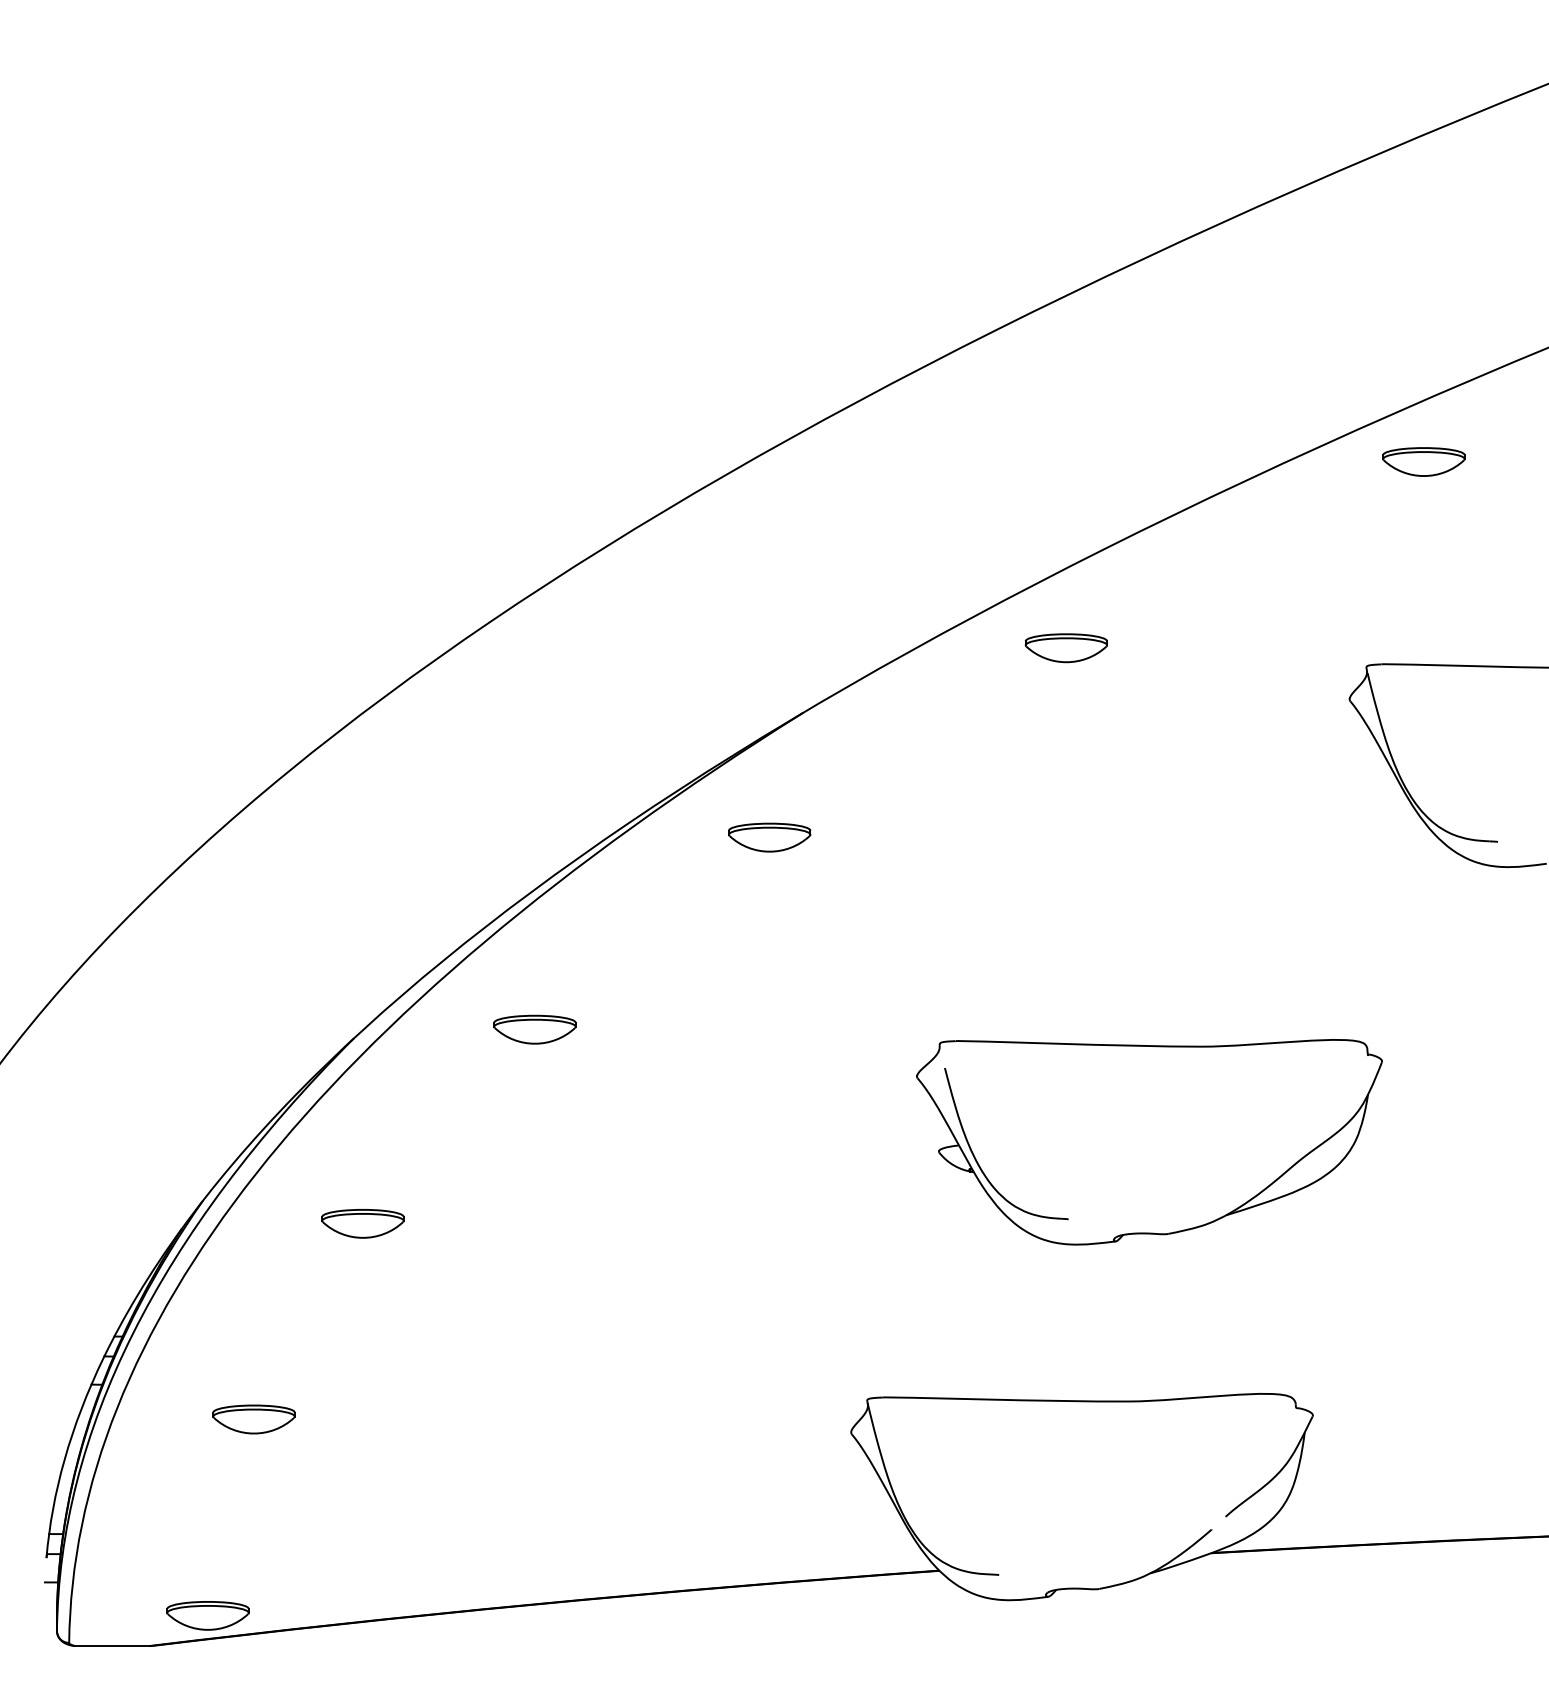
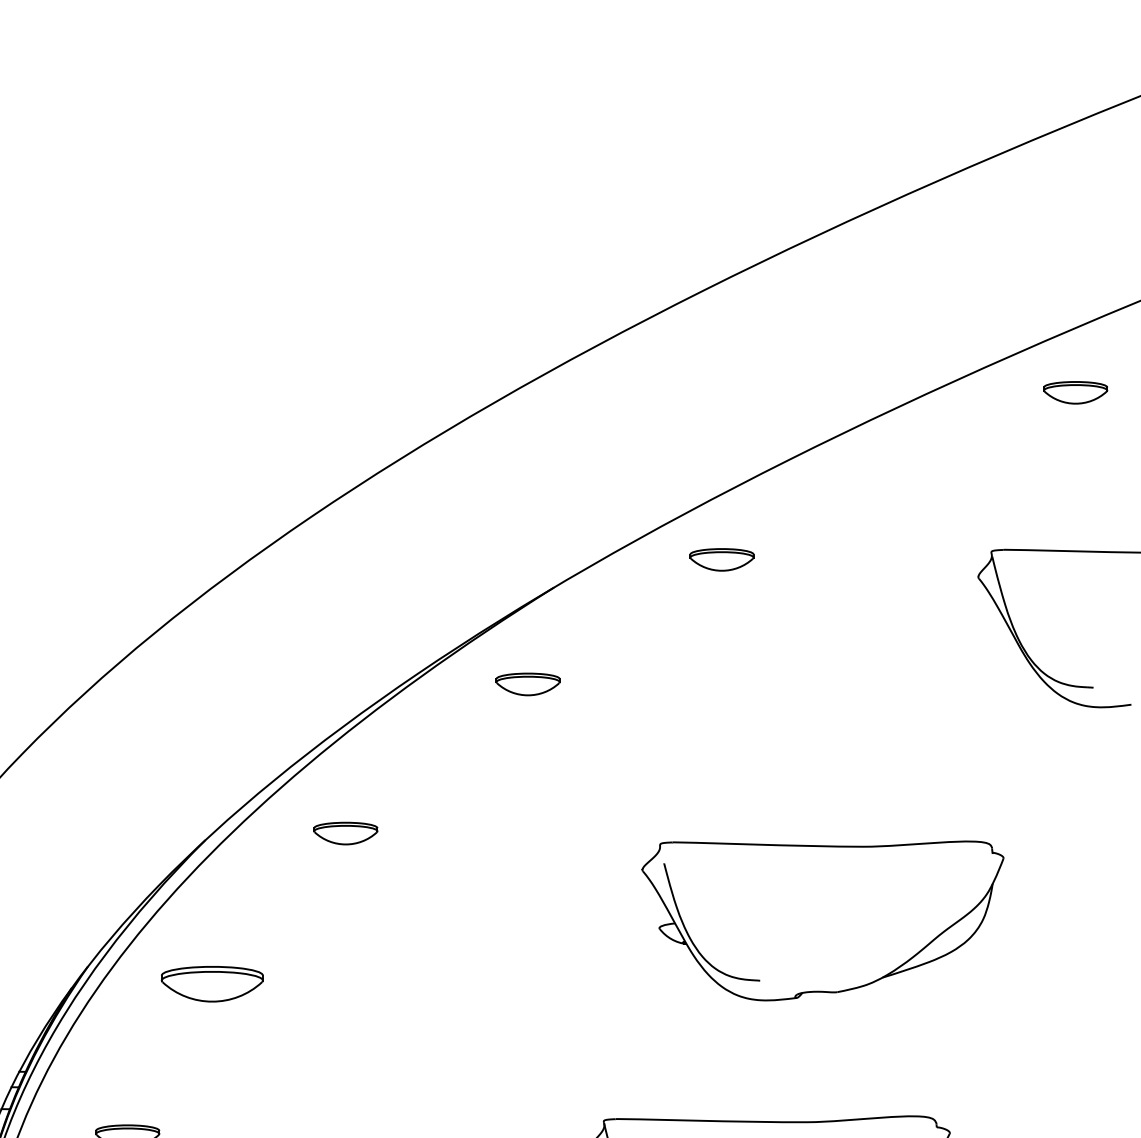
part: (1423, 461) -> (1075, 392), moved
part: (1065, 648) -> (721, 560), moved
part: (362, 1223) -> (211, 984), size x1.6

